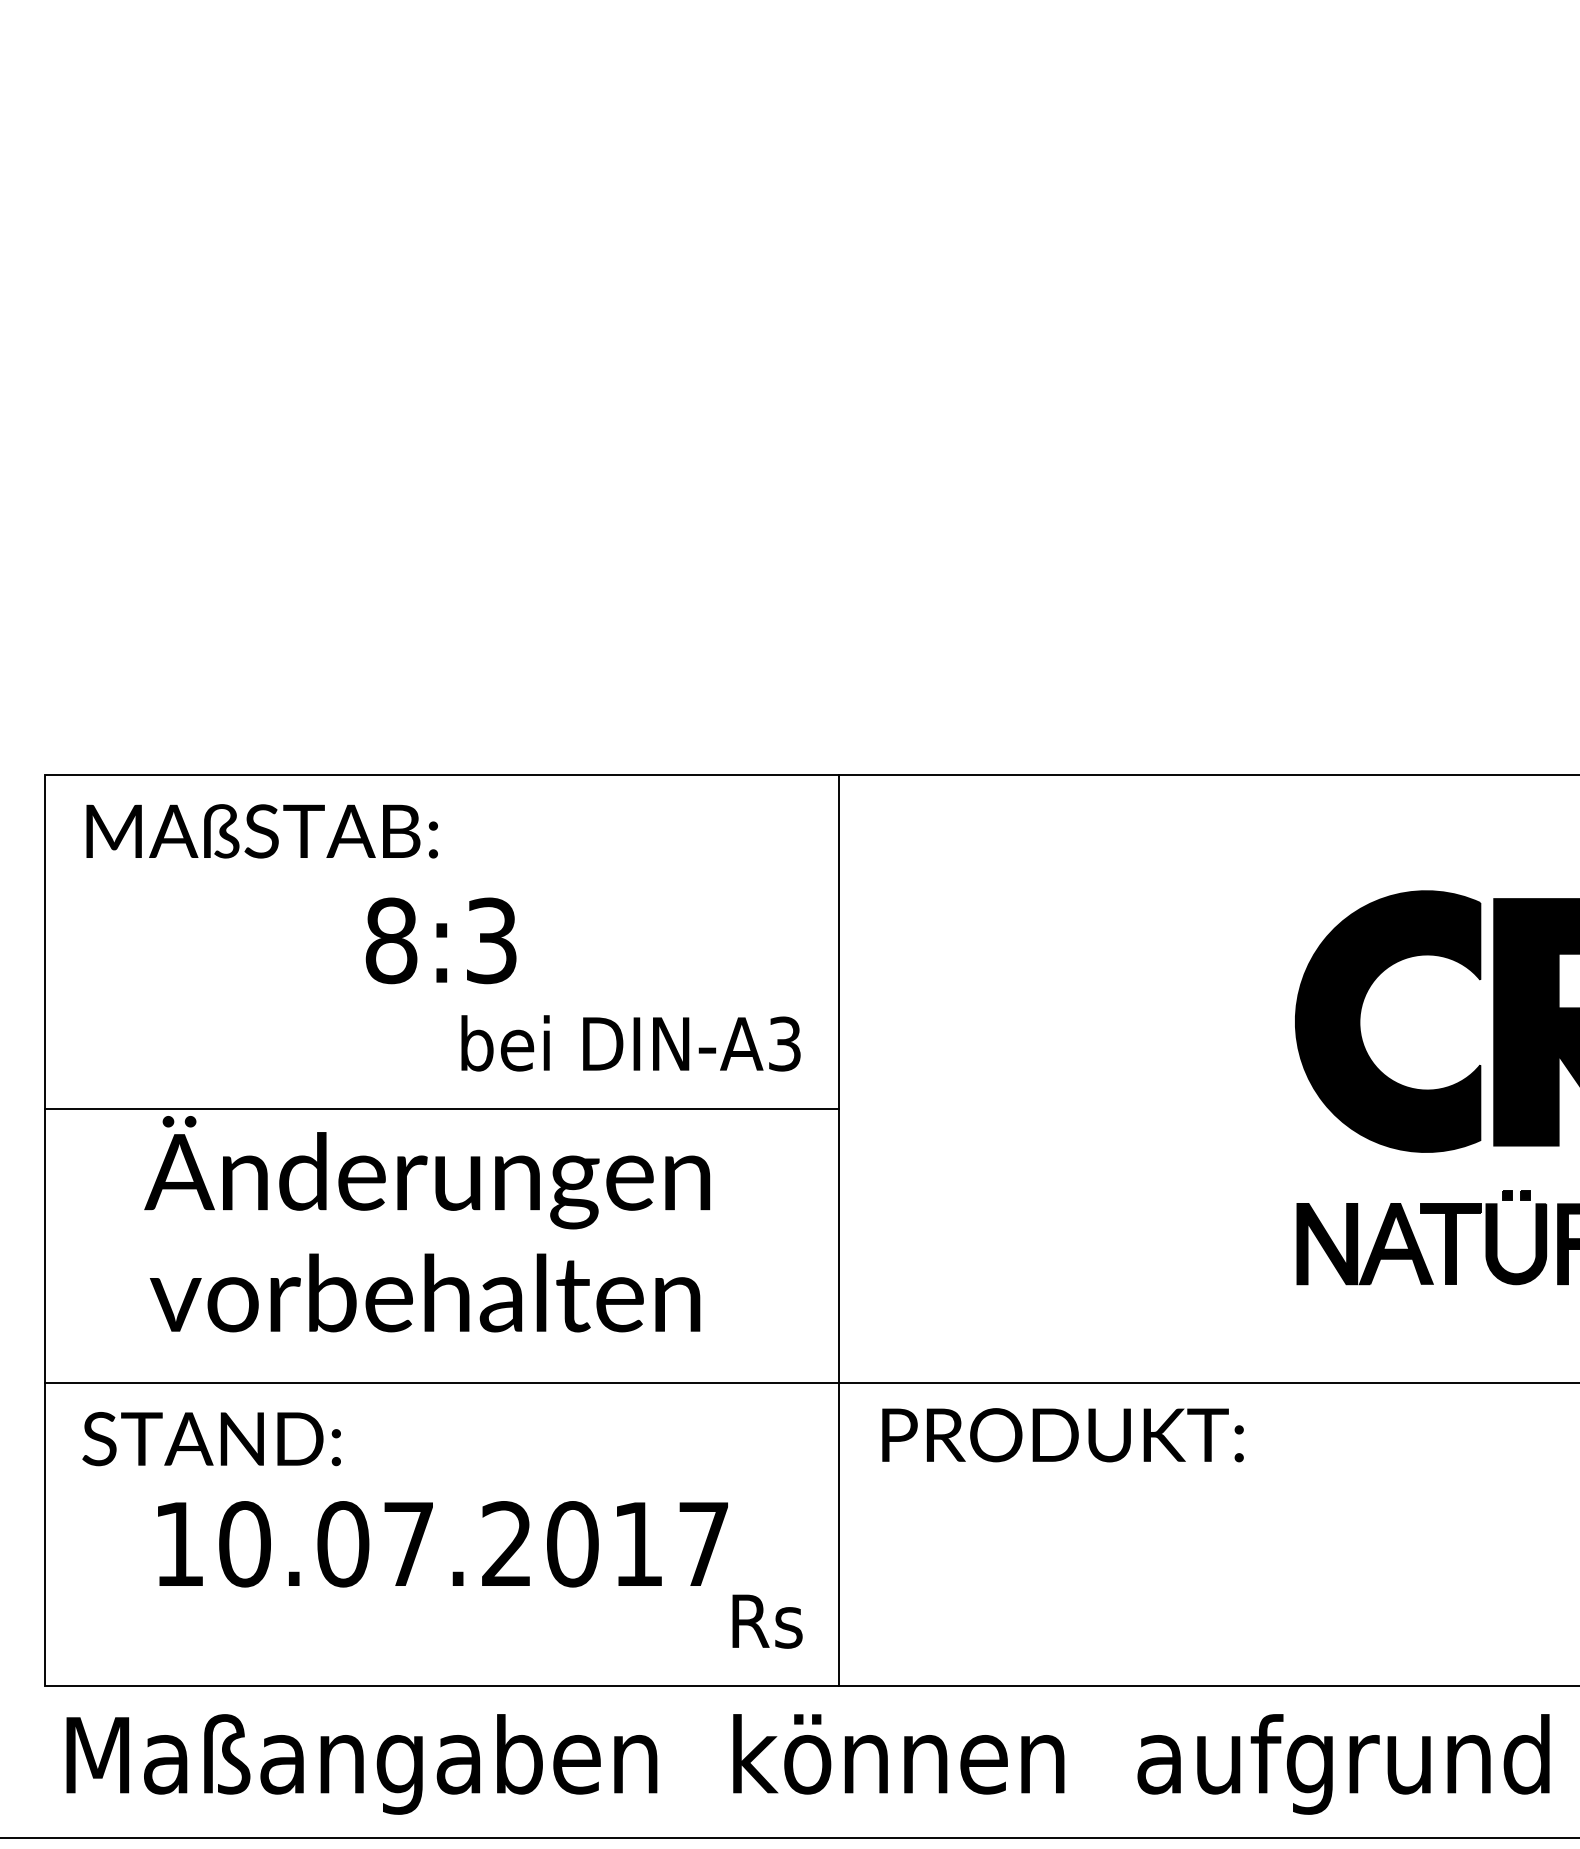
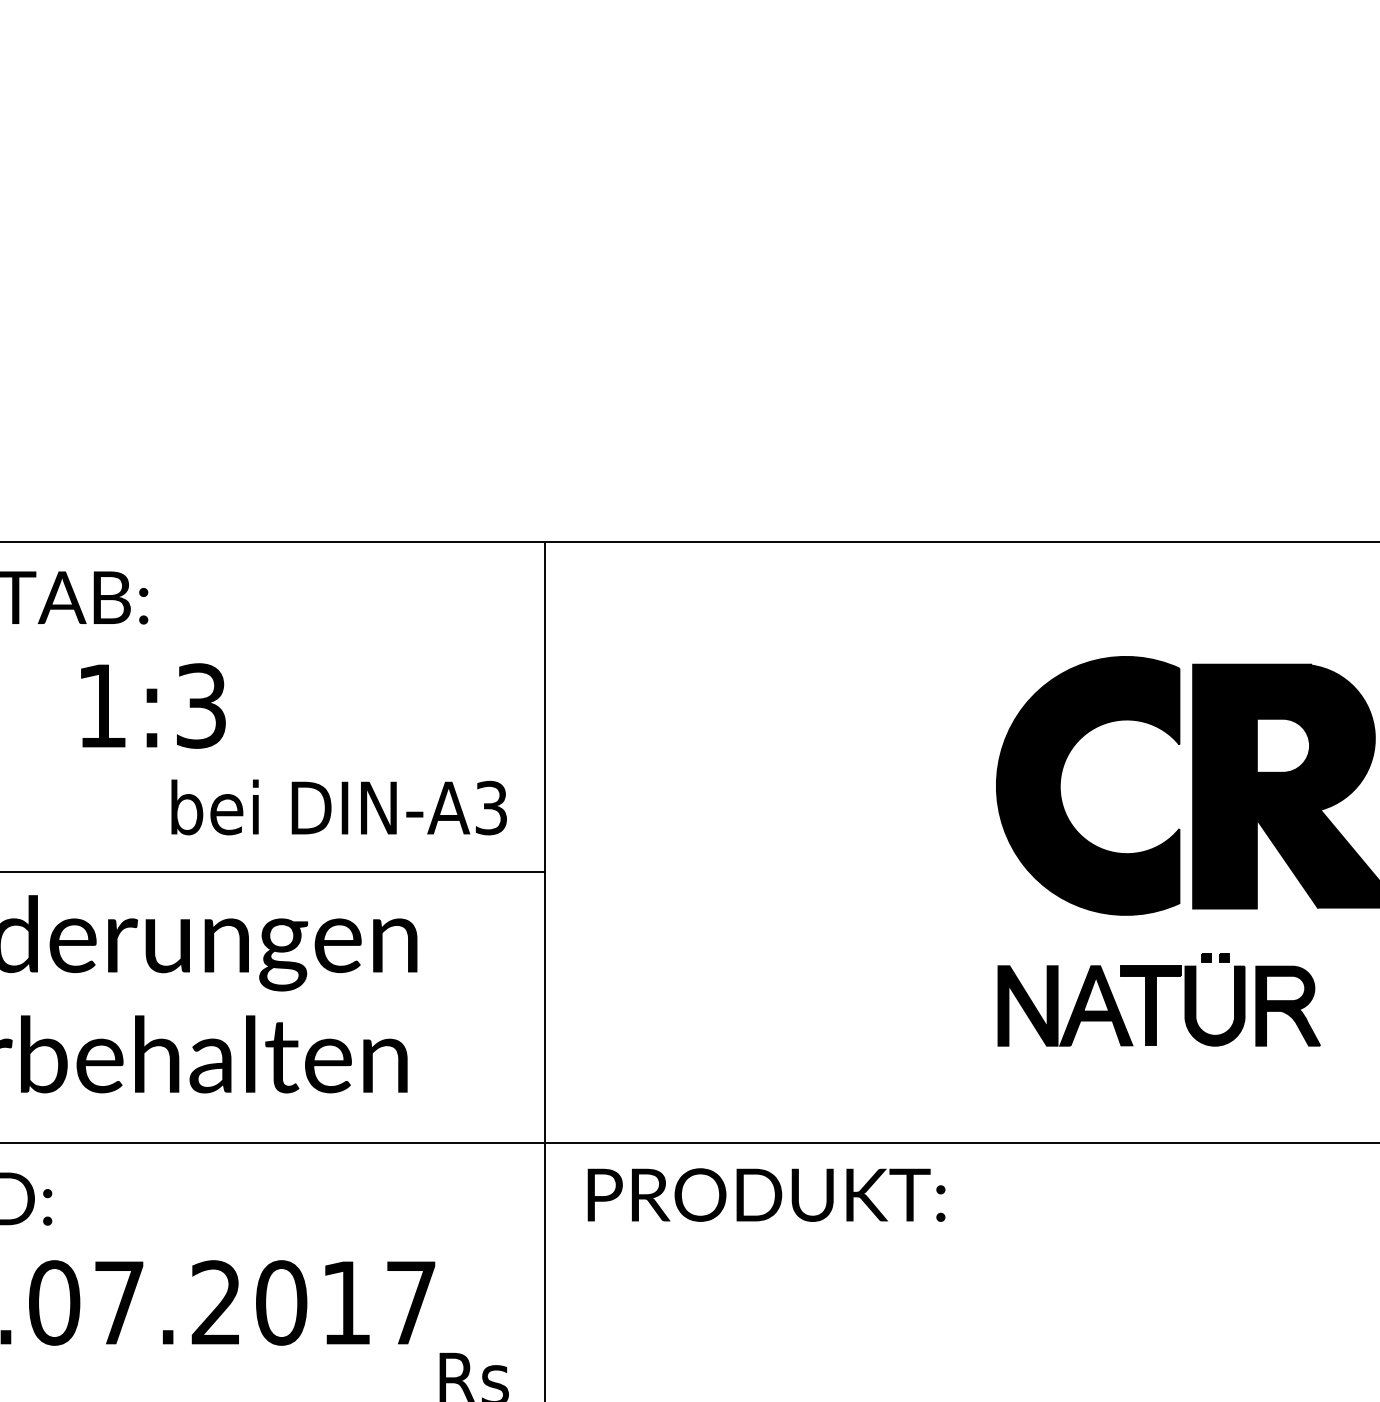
text: (391, 940) -> (102, 705), 8:3 -> 1:3

